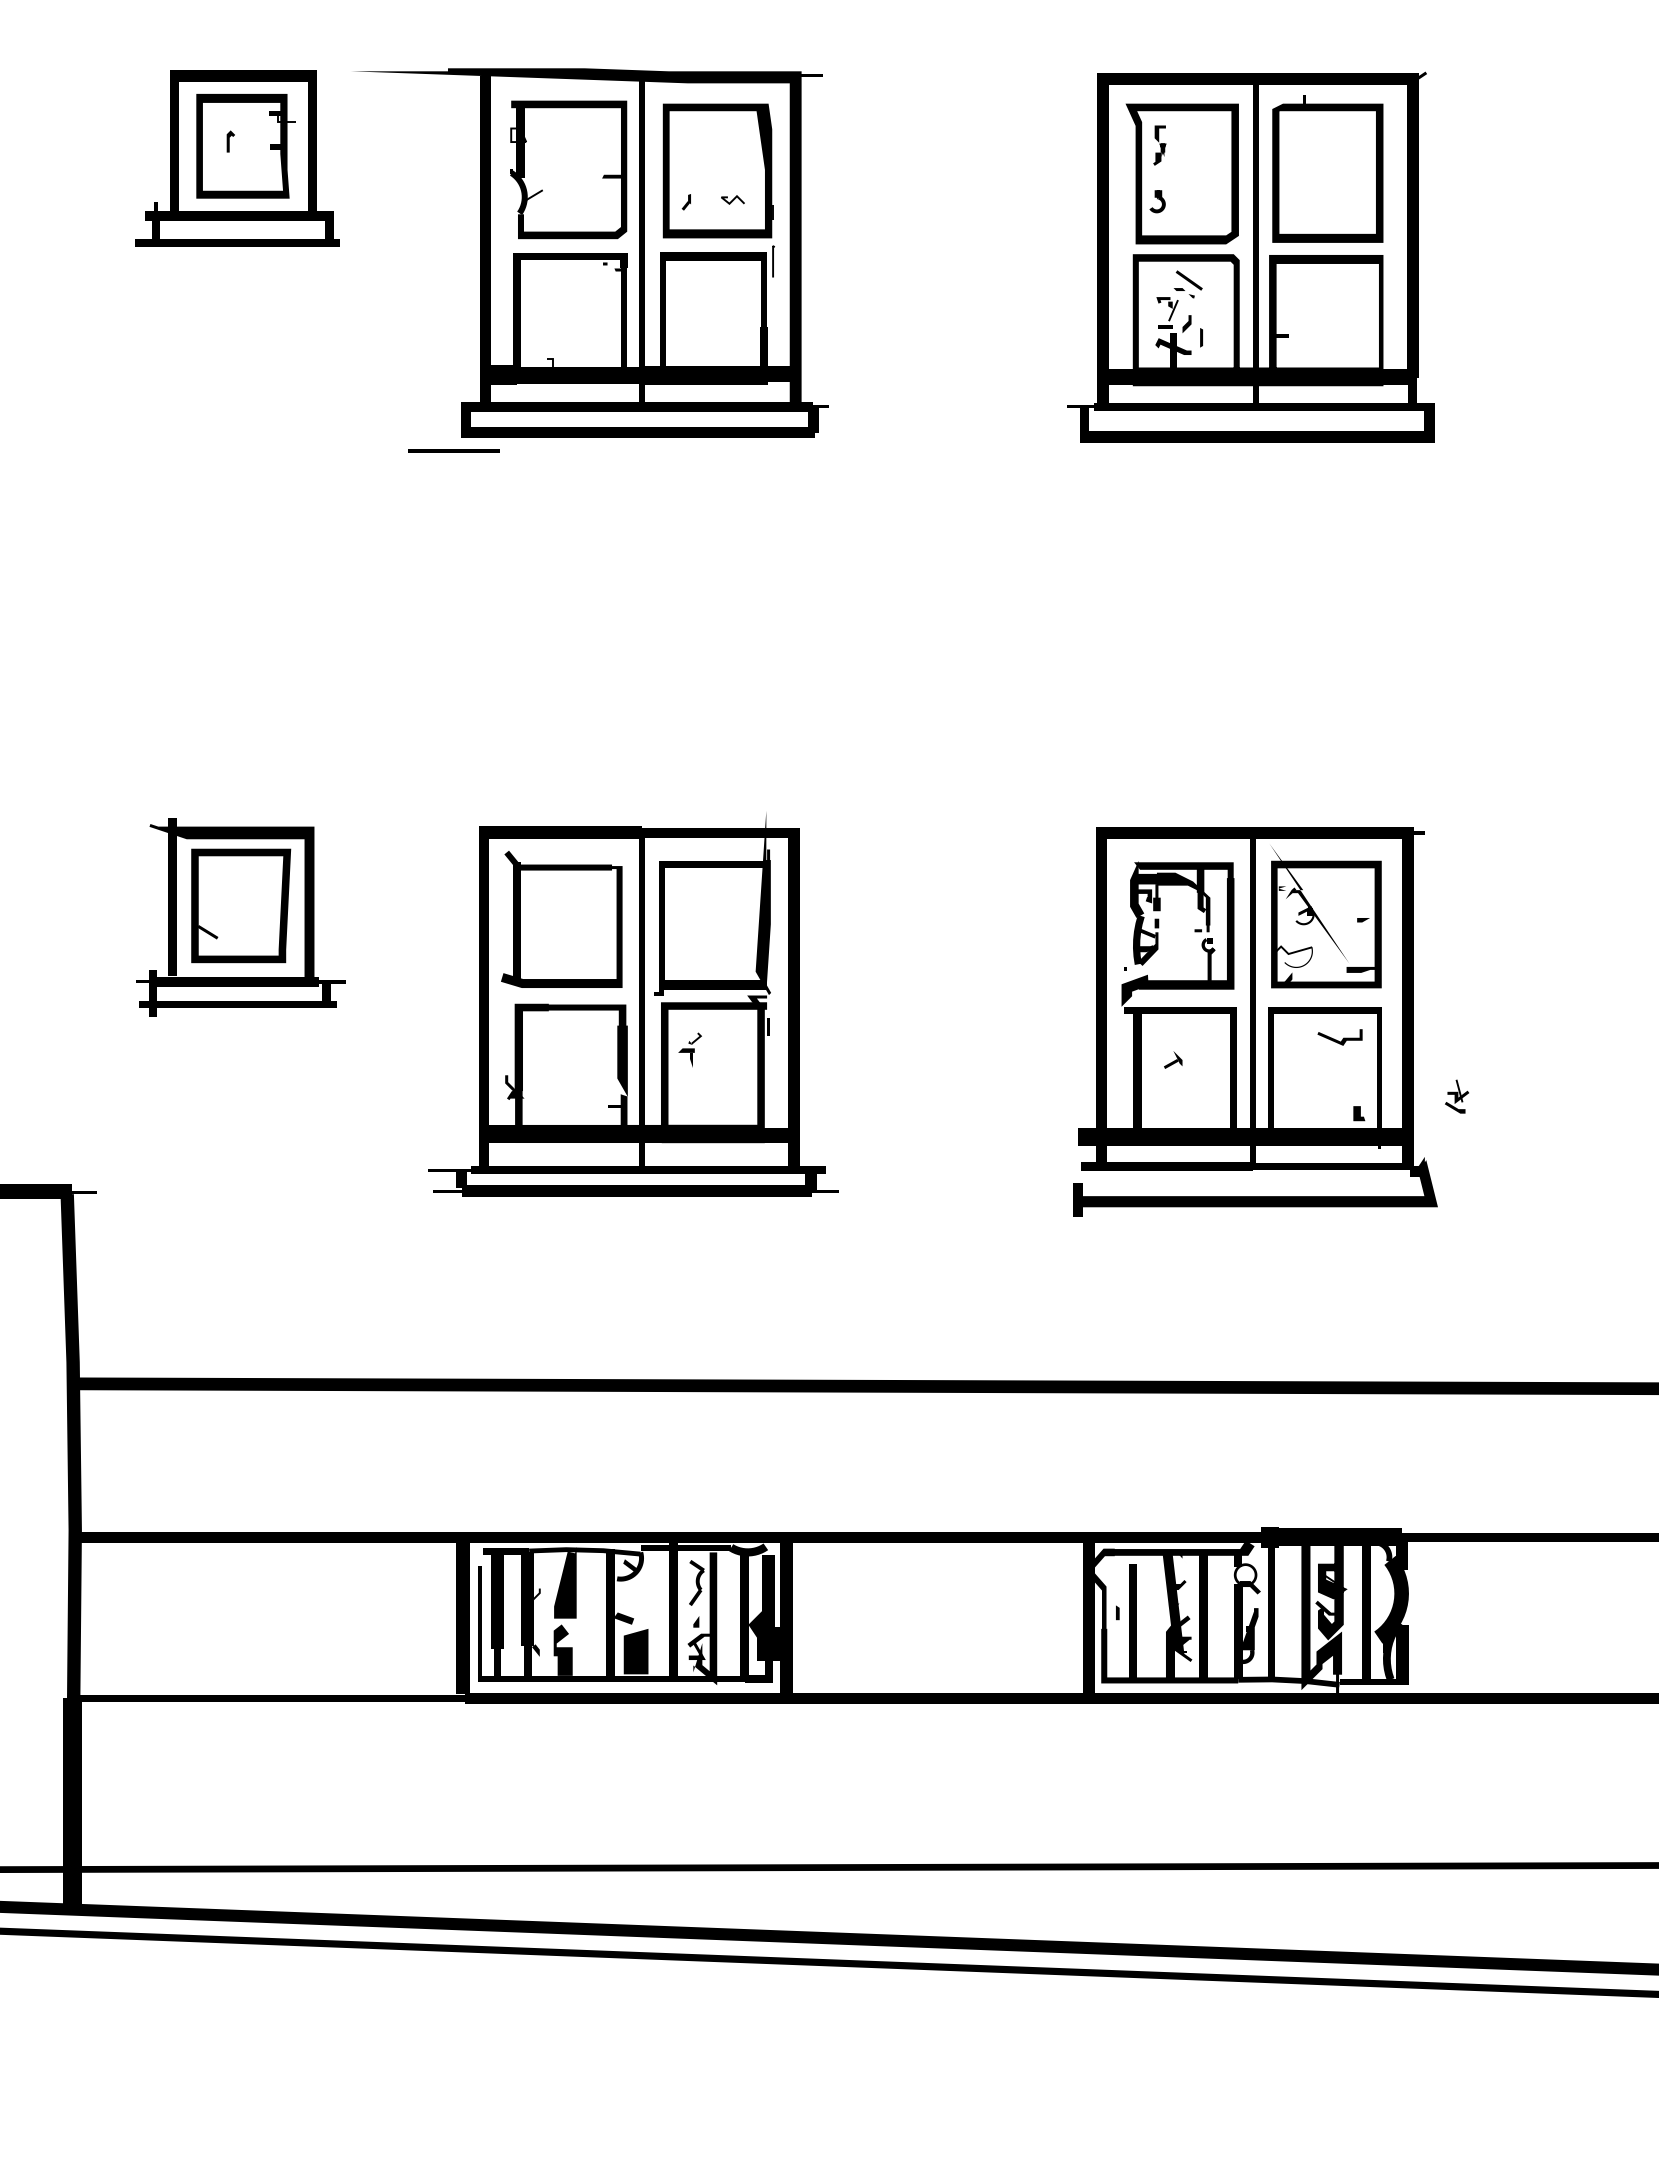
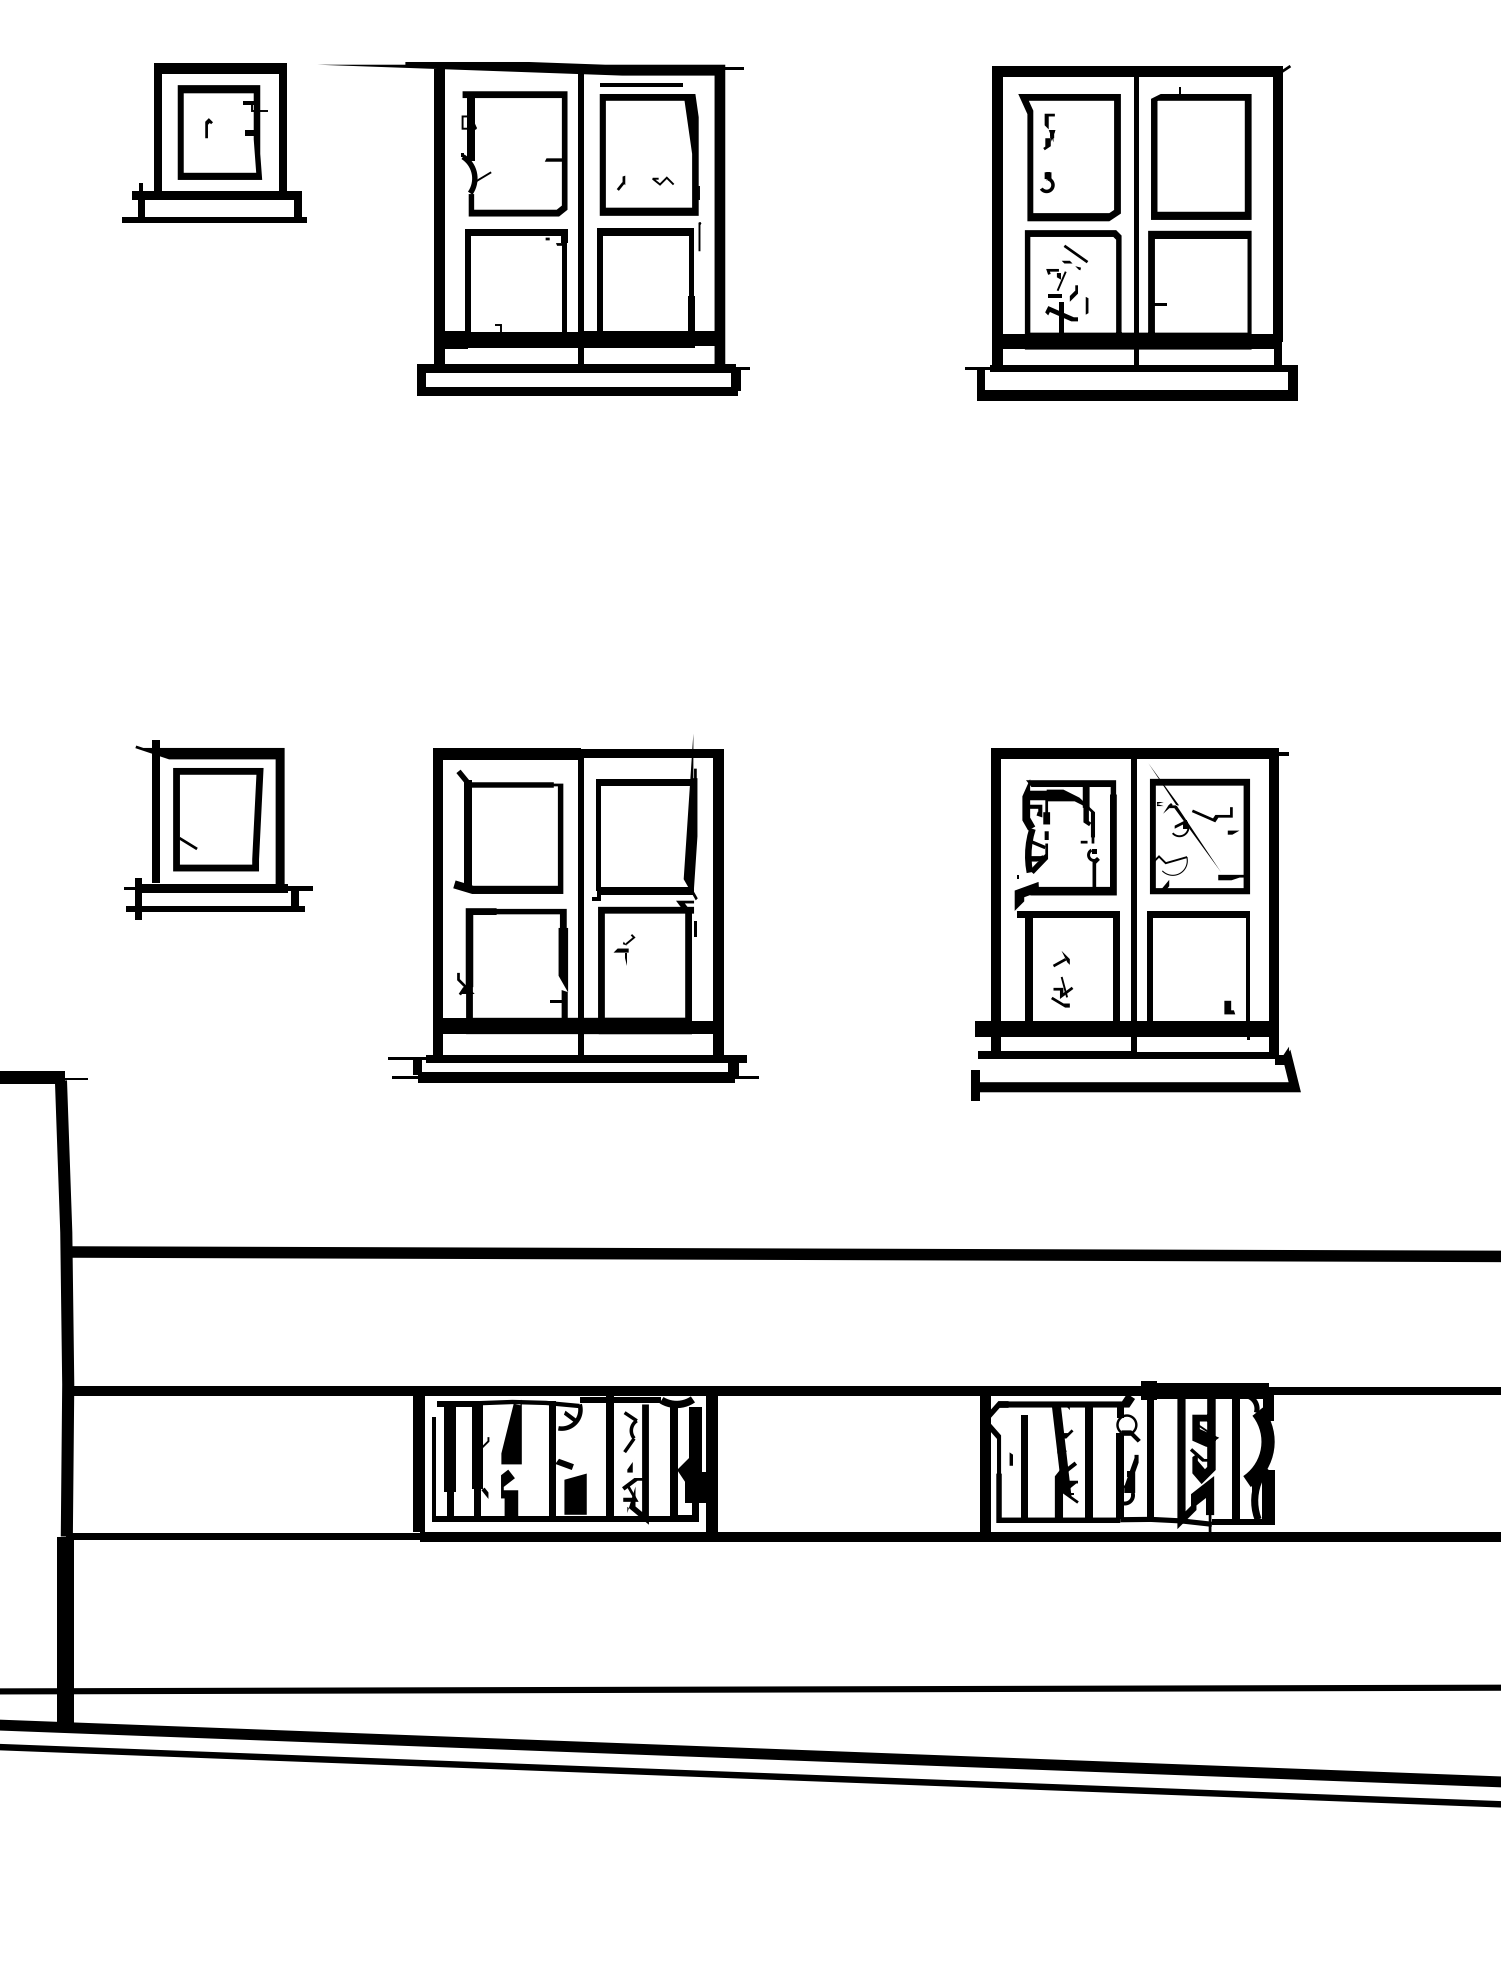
line: (453, 450) -> (641, 84), moved
line: (1342, 1039) -> (1214, 816), moved
part: (1456, 1095) -> (1061, 991), moved

